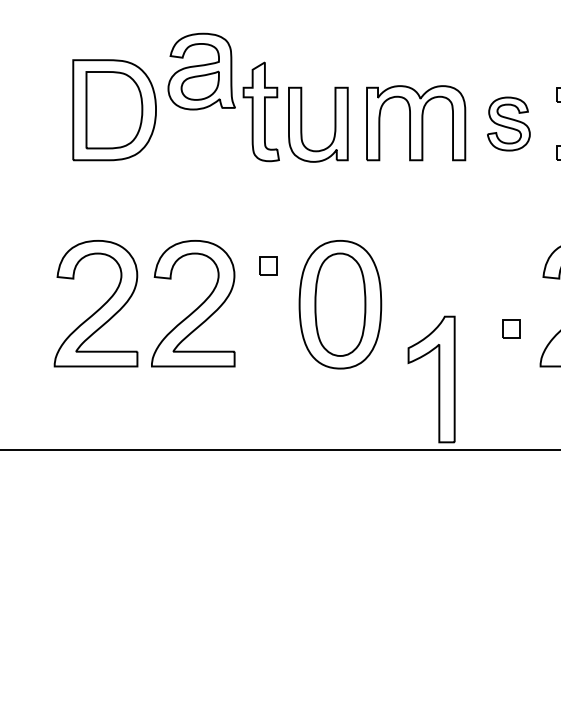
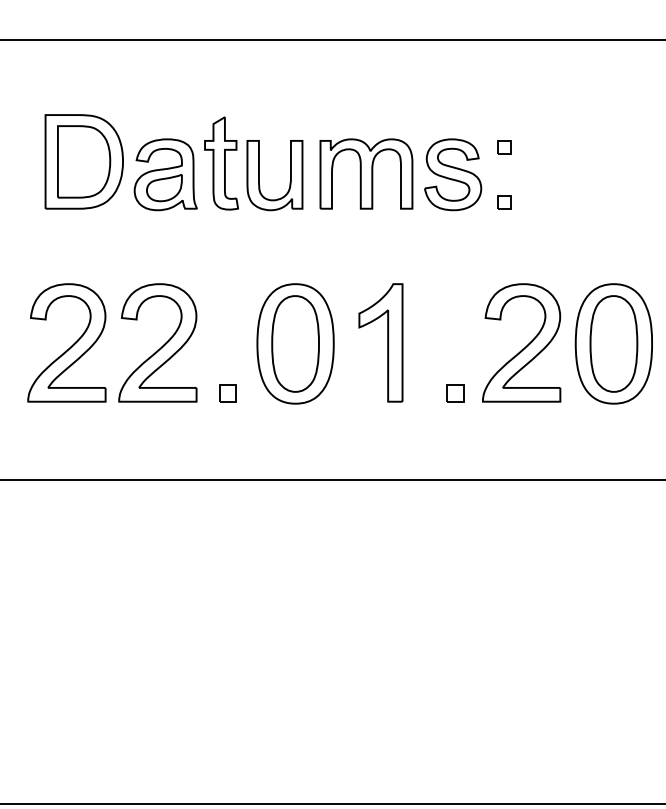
part: (201, 71) -> (165, 174), moved
part: (509, 123) -> (453, 174), size x1.43
part: (267, 265) -> (227, 393), moved
part: (511, 328) -> (455, 393), moved
part: (438, 379) -> (387, 342), moved

